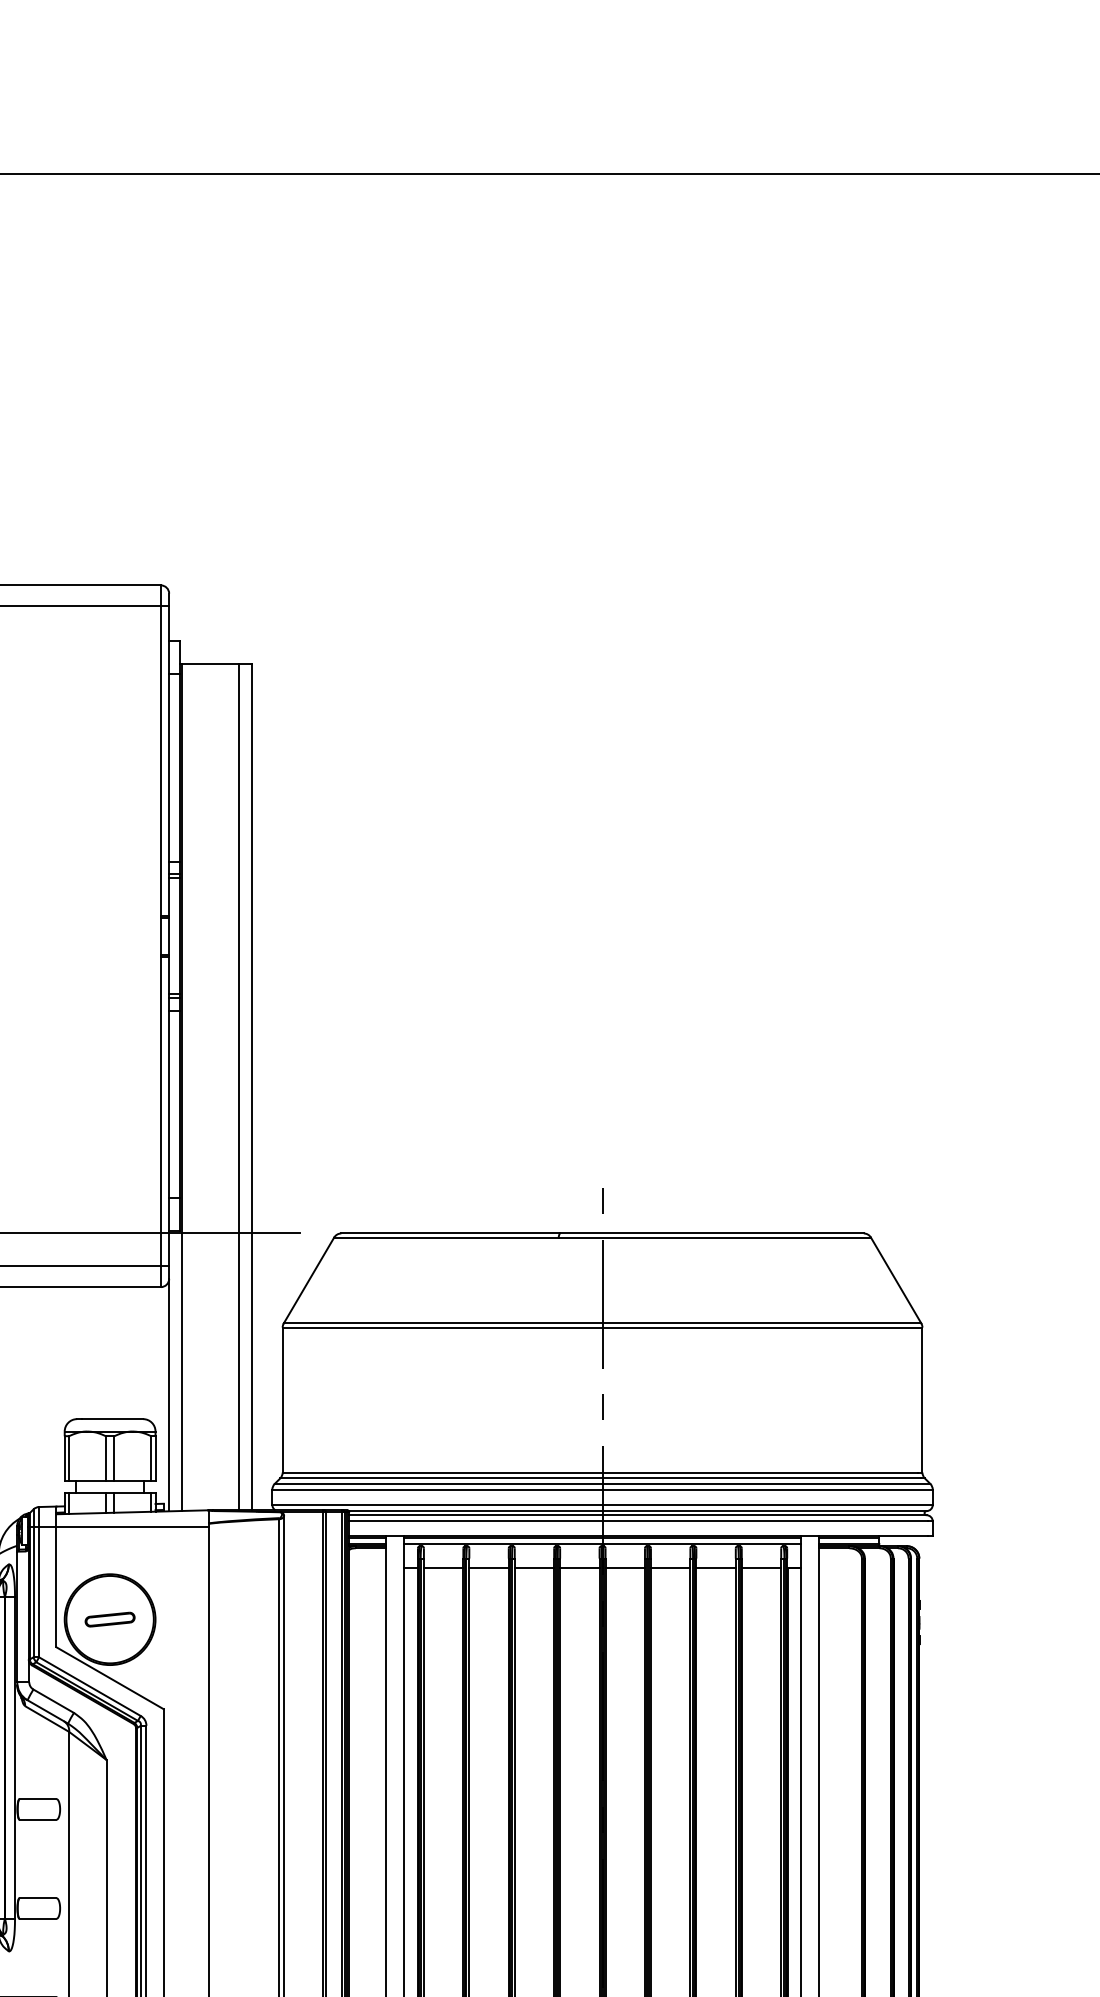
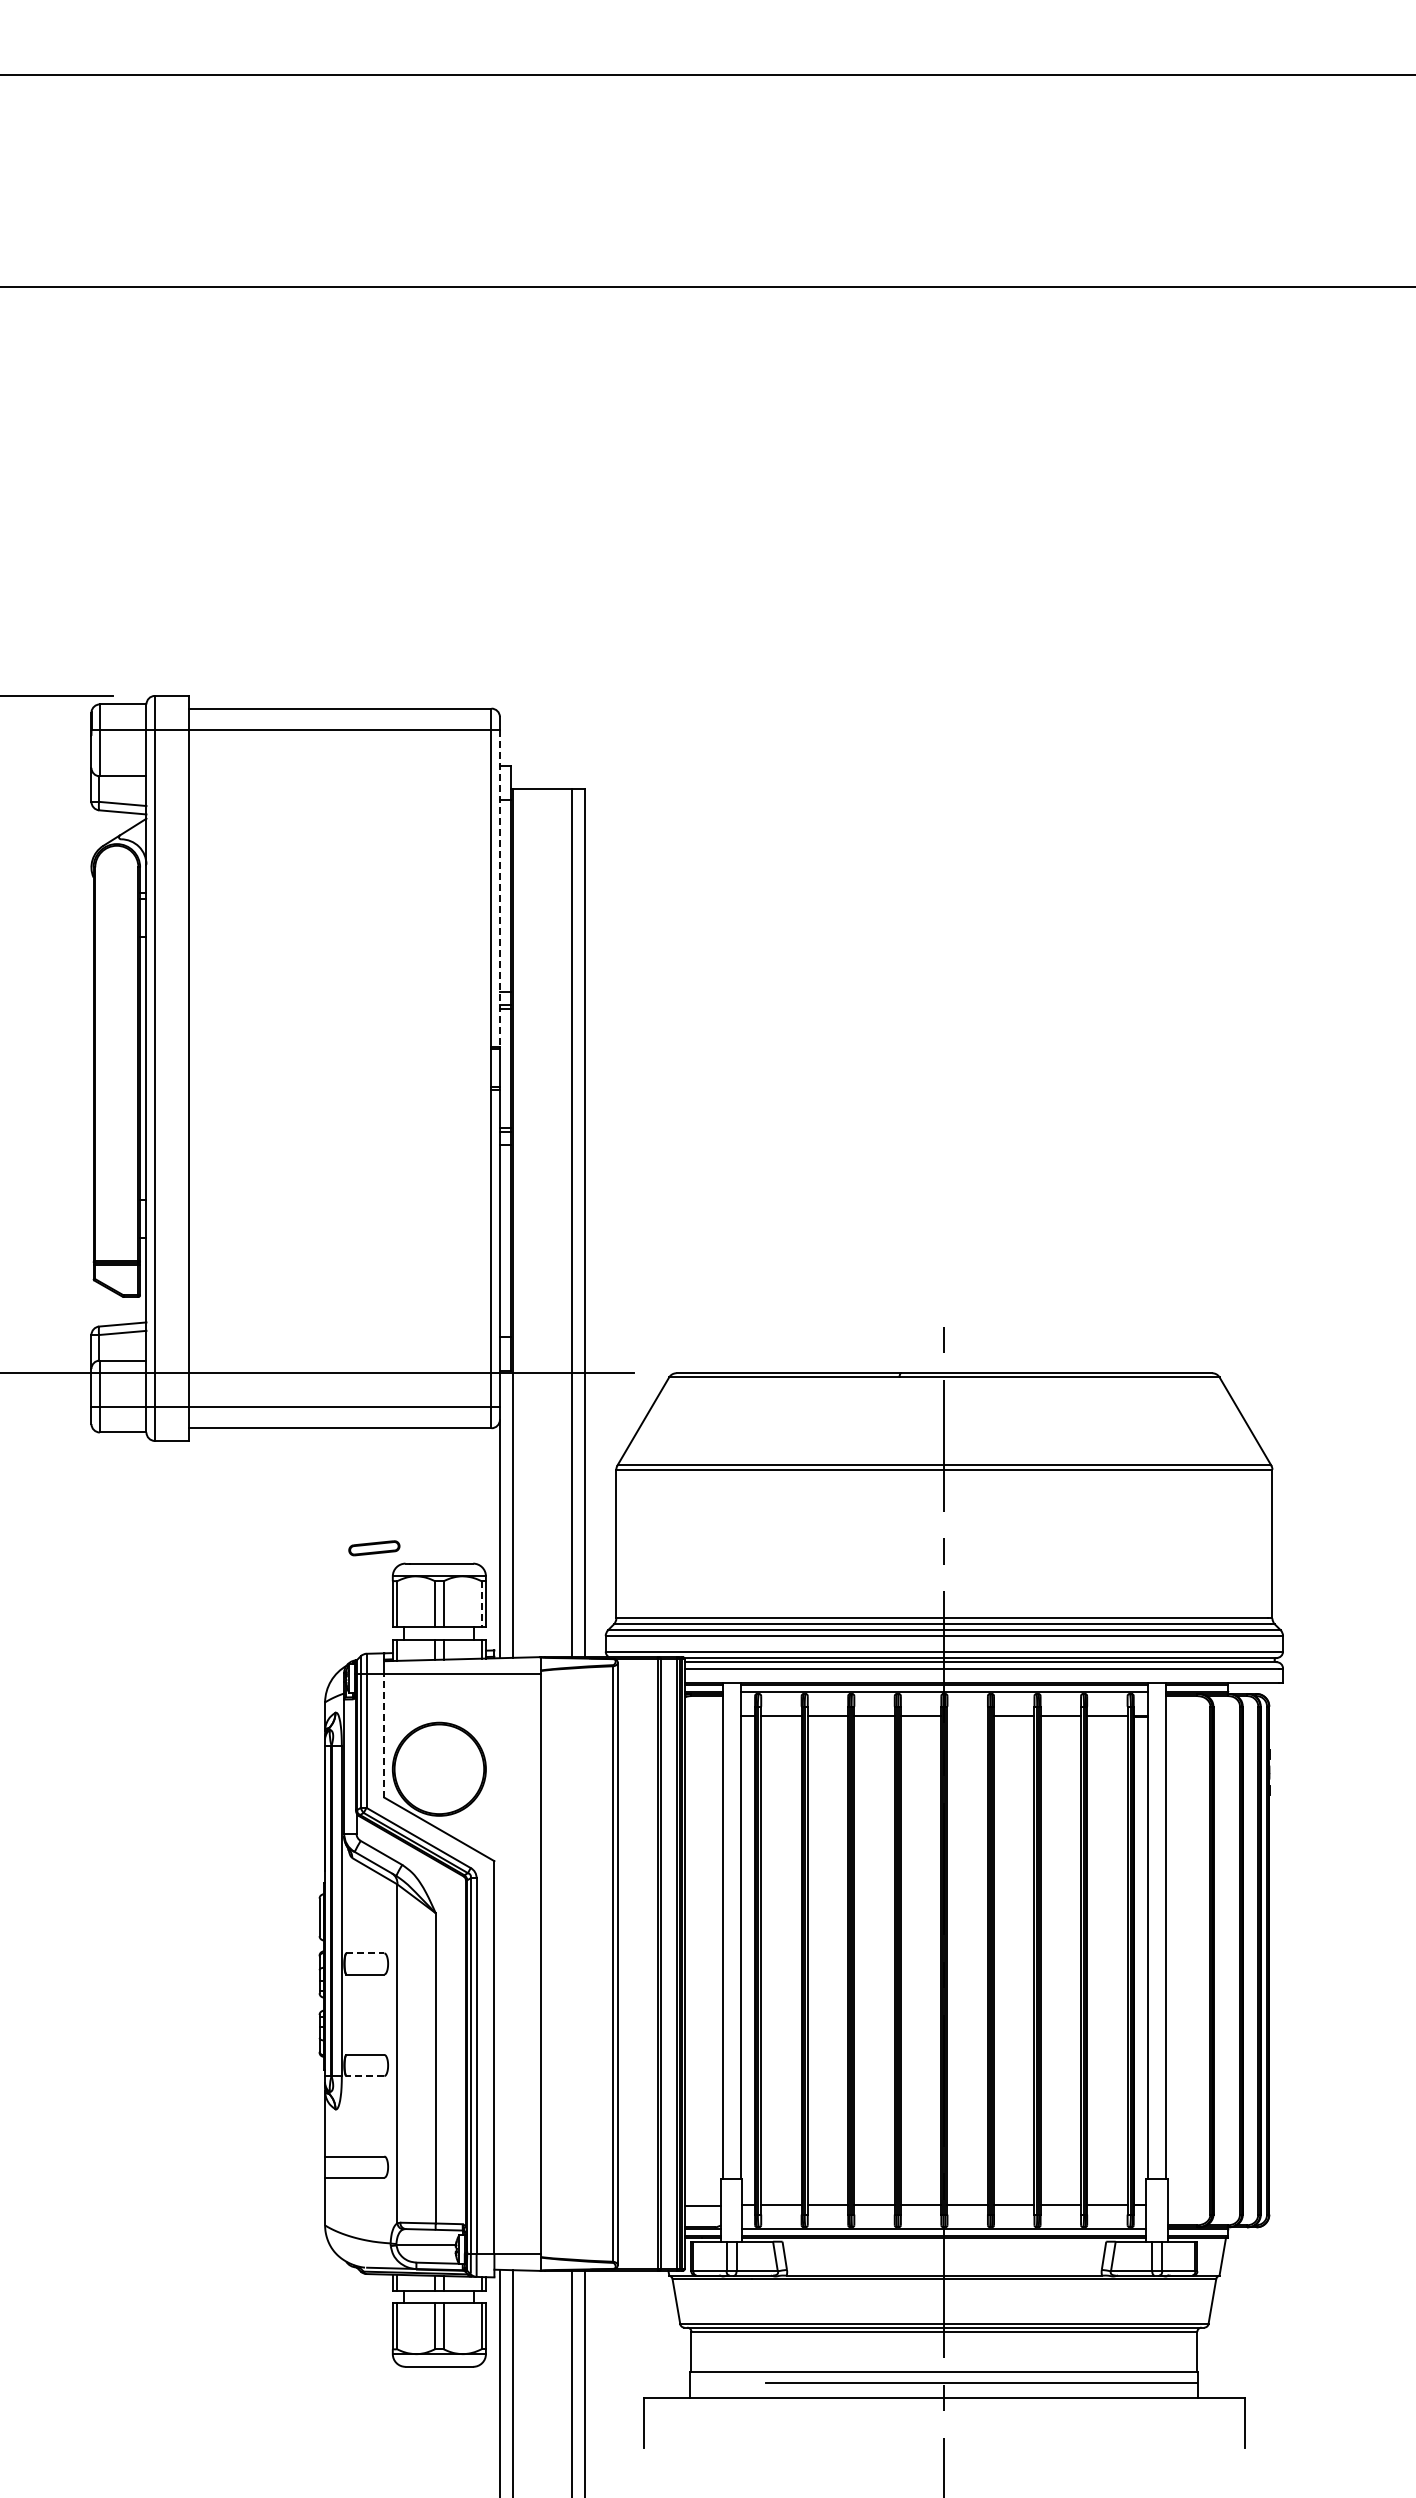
line: (168, 760) -> (499, 888), solid -> dashed
line: (151, 1458) -> (481, 1604), solid -> dashed
line: (625, 1568) -> (967, 1716), removed
line: (56, 1586) -> (384, 1735), solid -> dashed
part: (110, 1619) -> (374, 1548), moved
line: (38, 1799) -> (365, 1953), solid -> dashed
line: (38, 1919) -> (365, 2076), solid -> dashed

